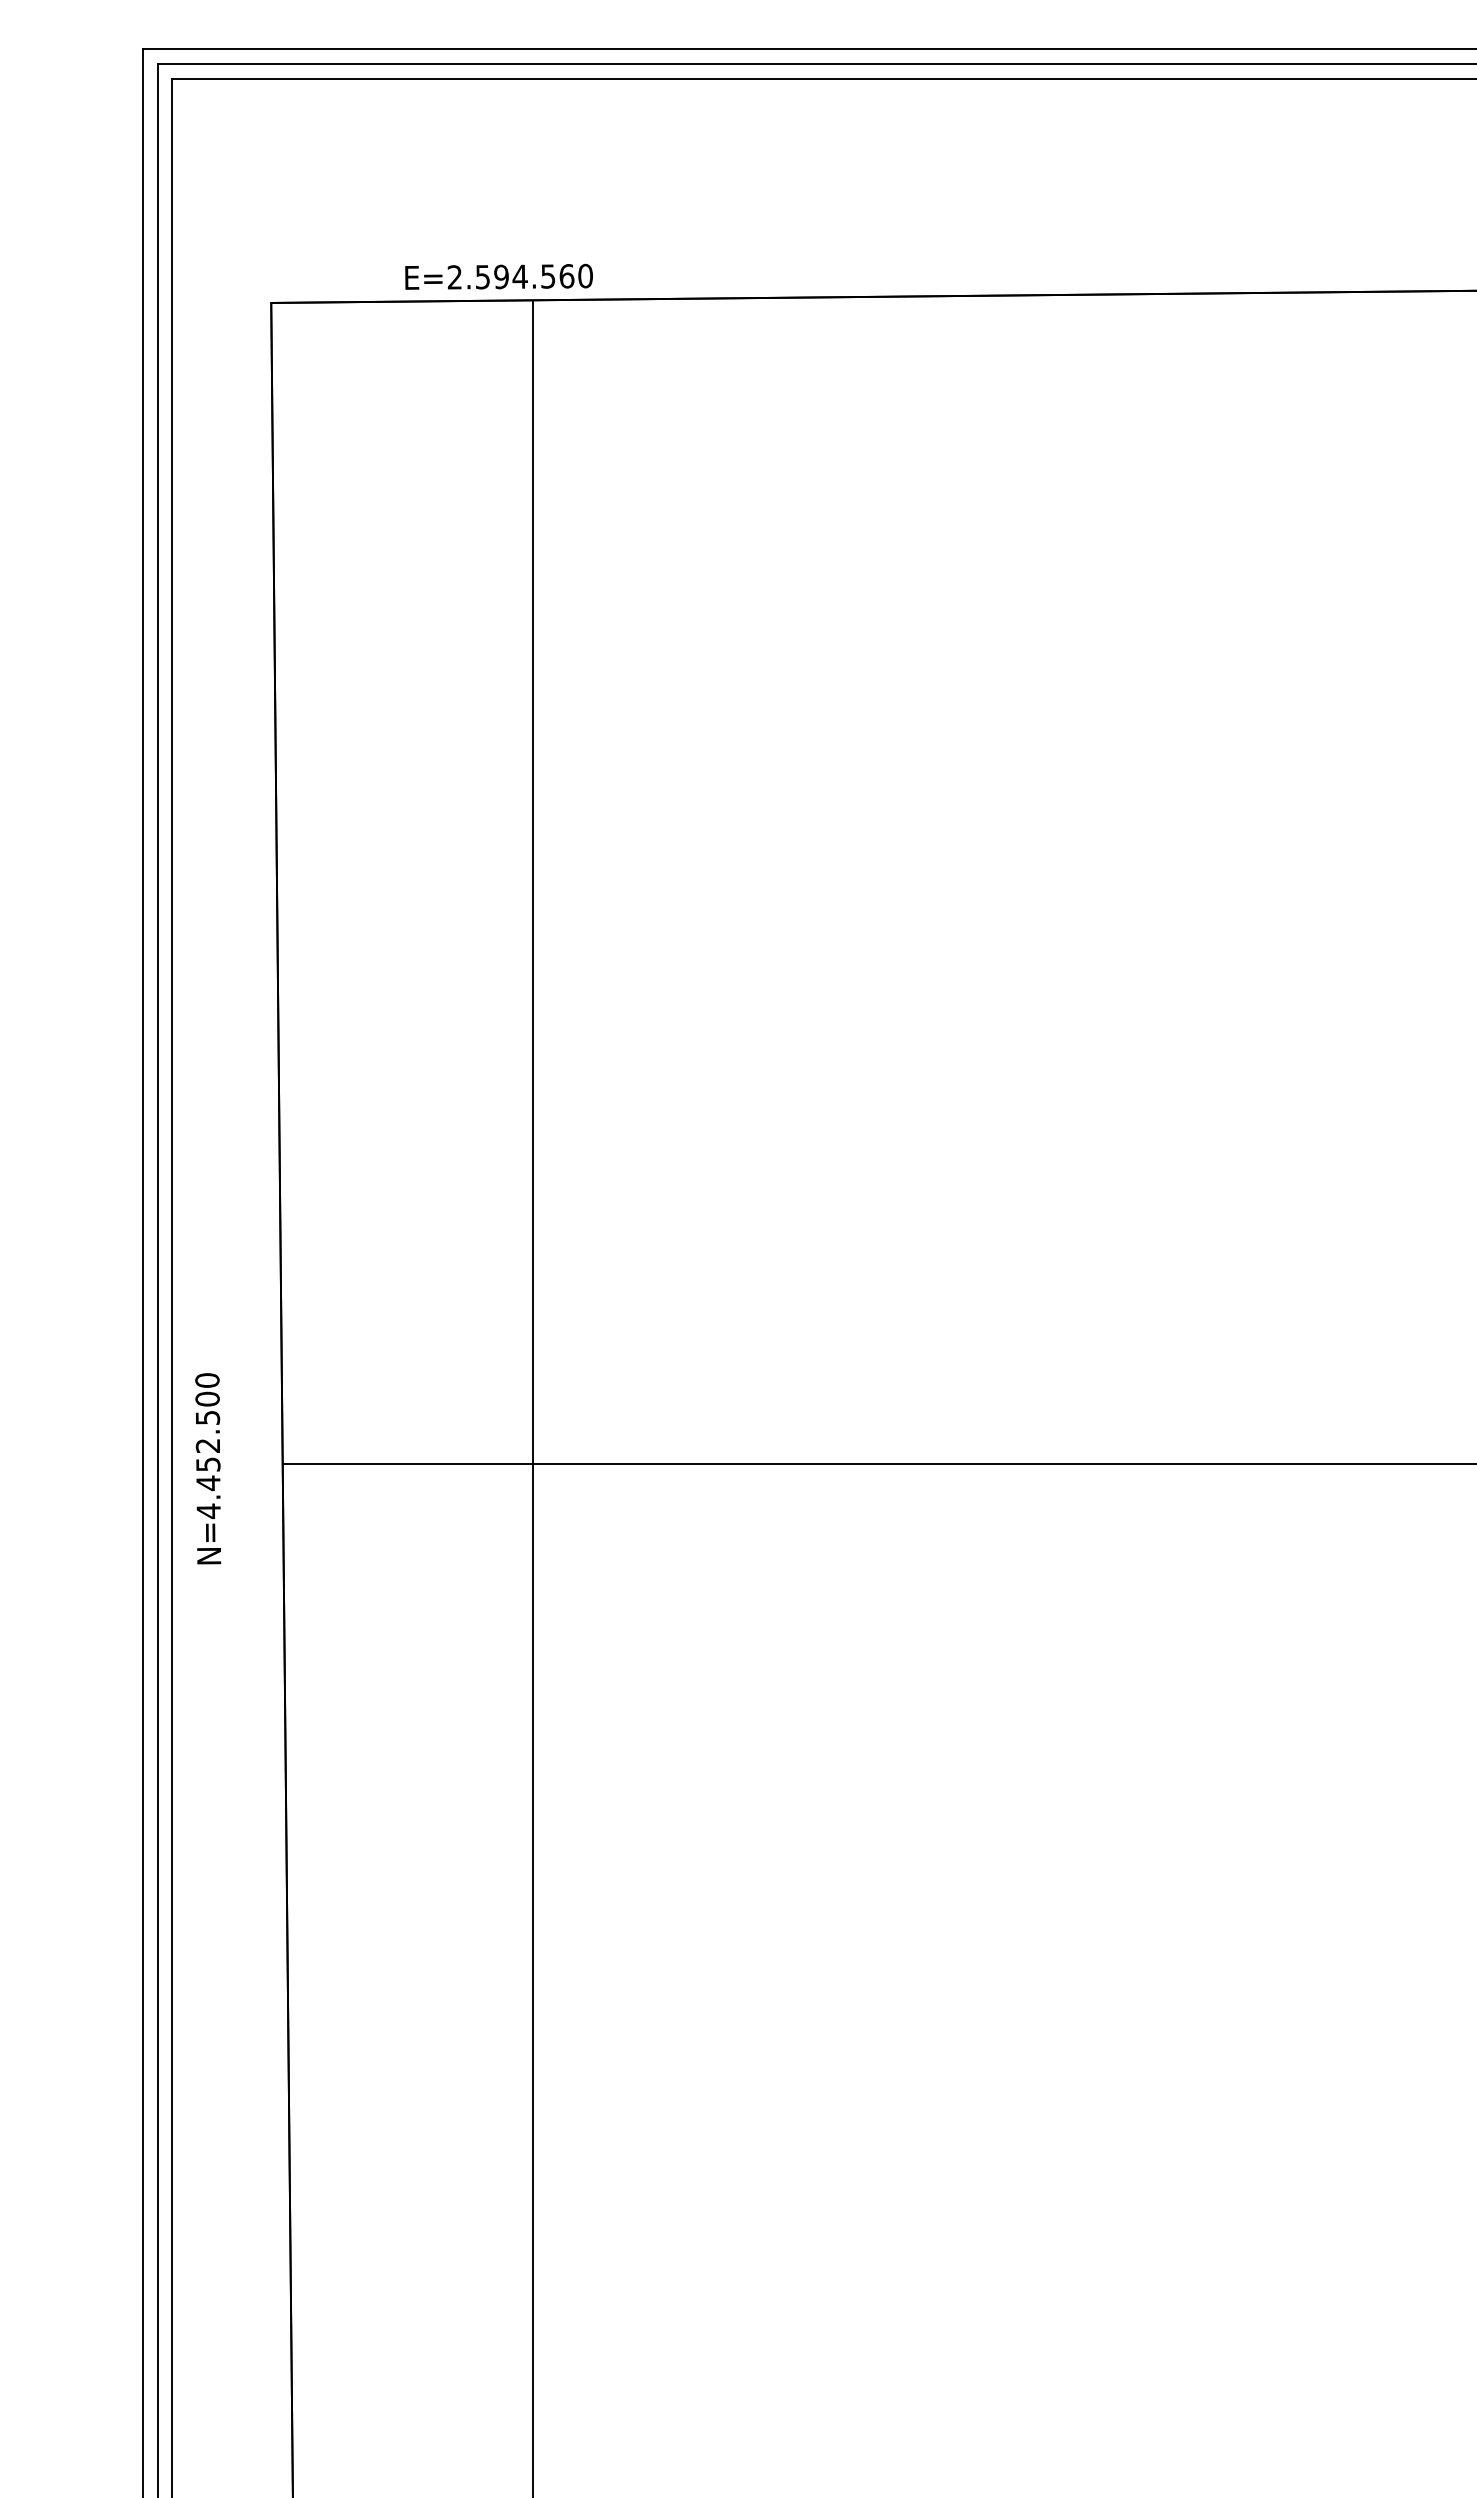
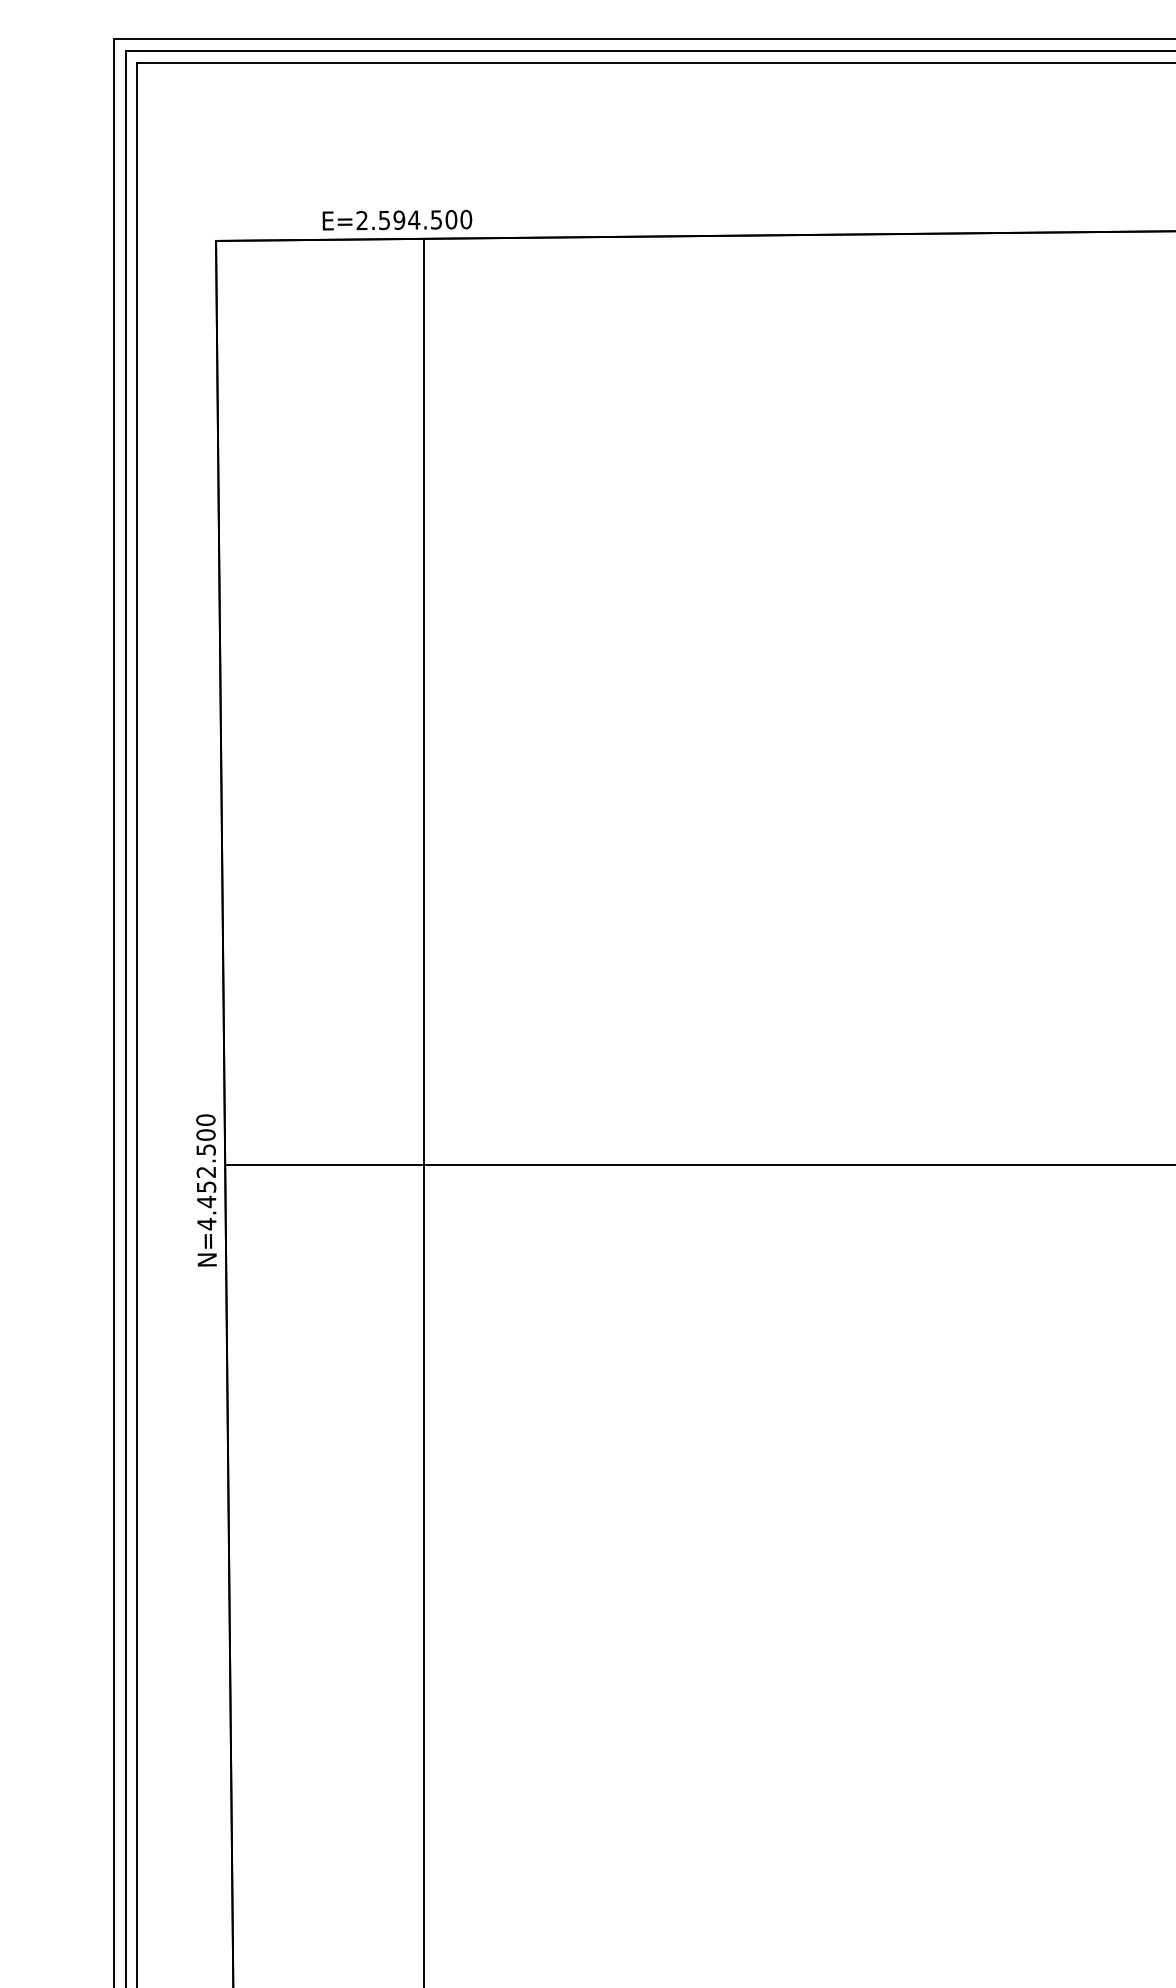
text: (566, 276) -> (451, 219), E=2.594.560 -> E=2.594.500
text: (208, 1468) -> (206, 1190), moved

